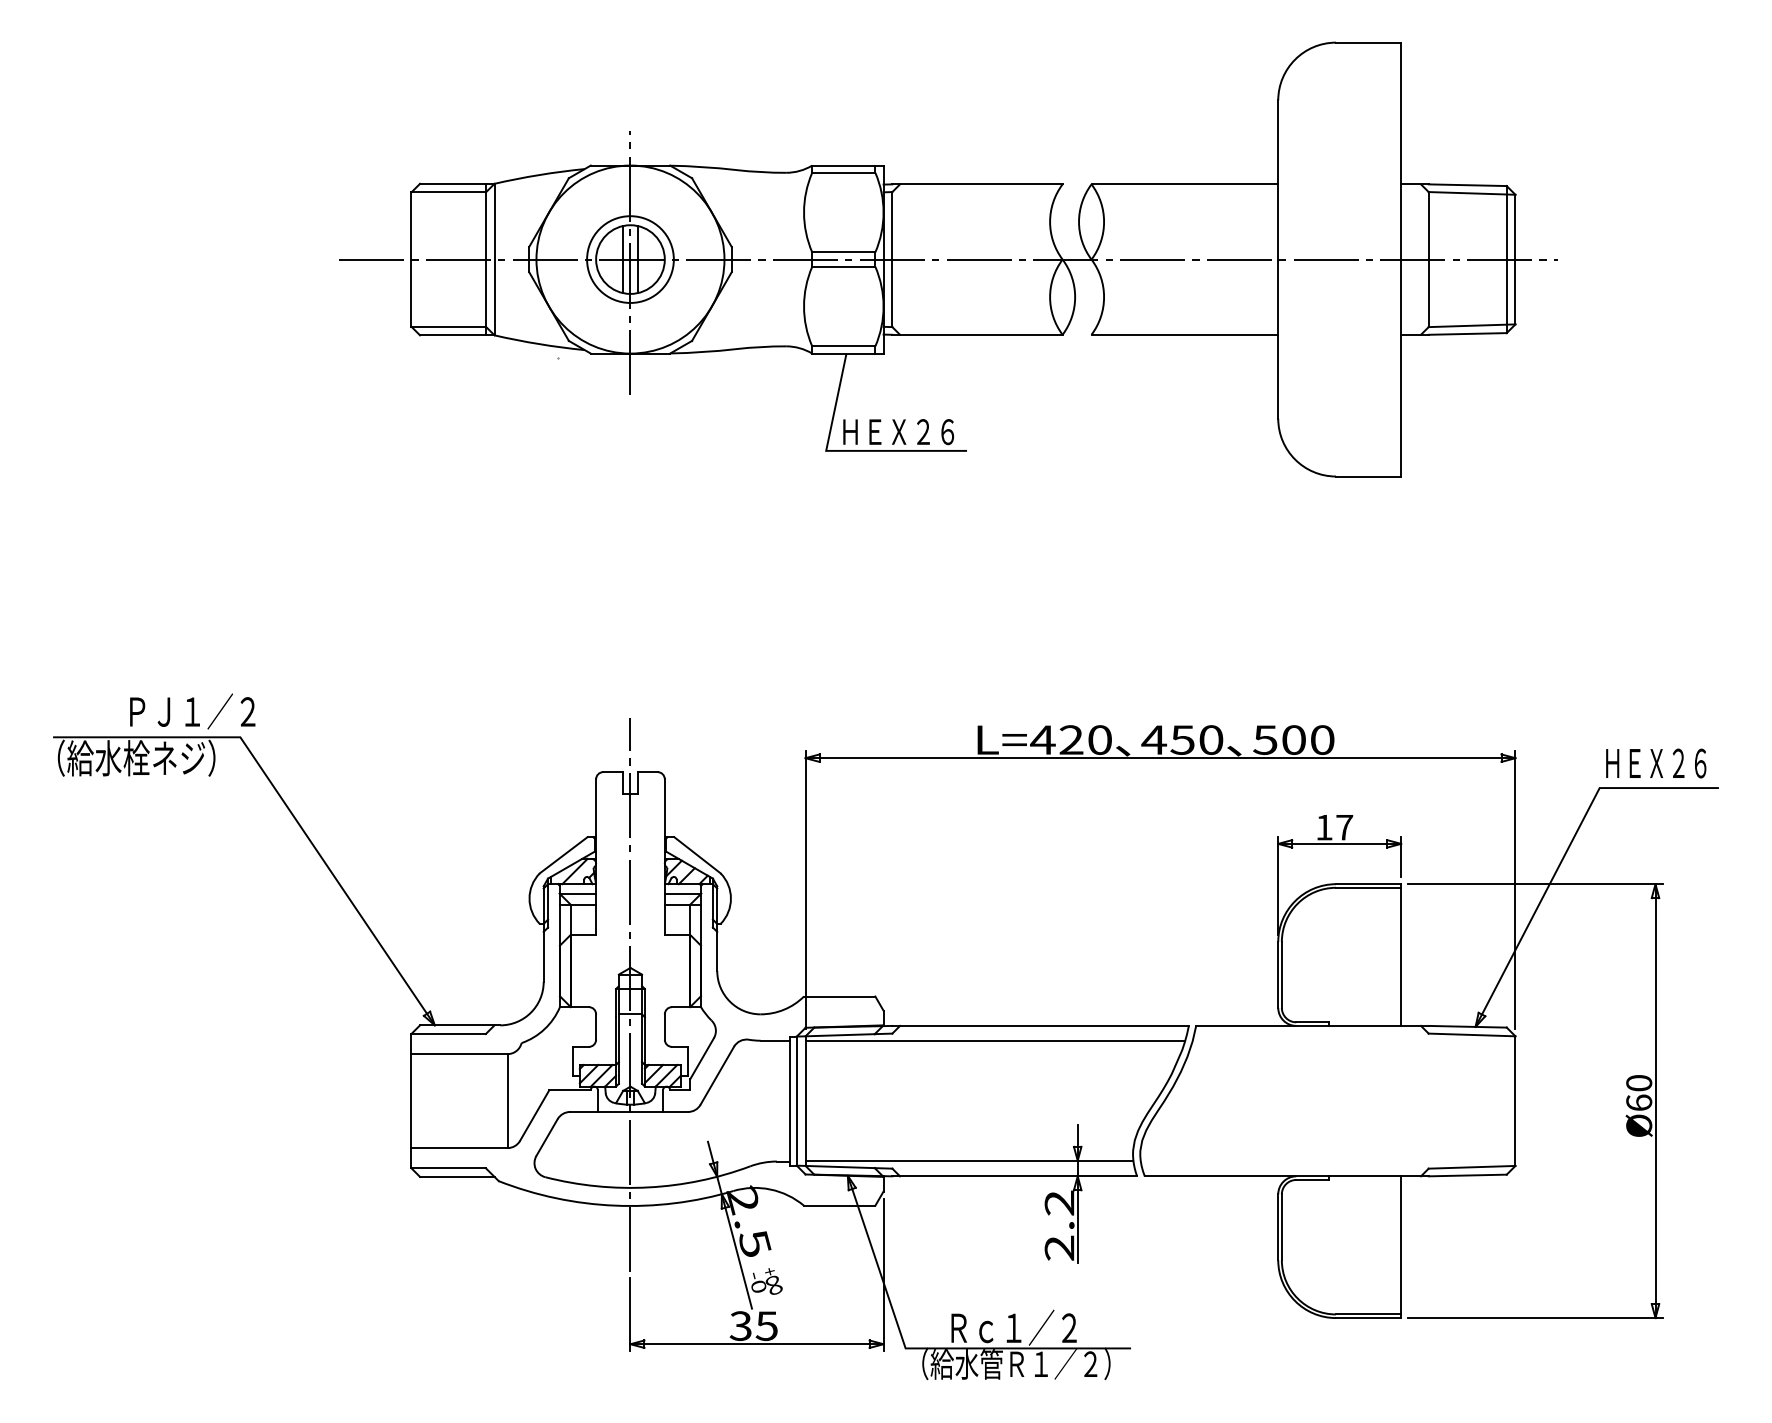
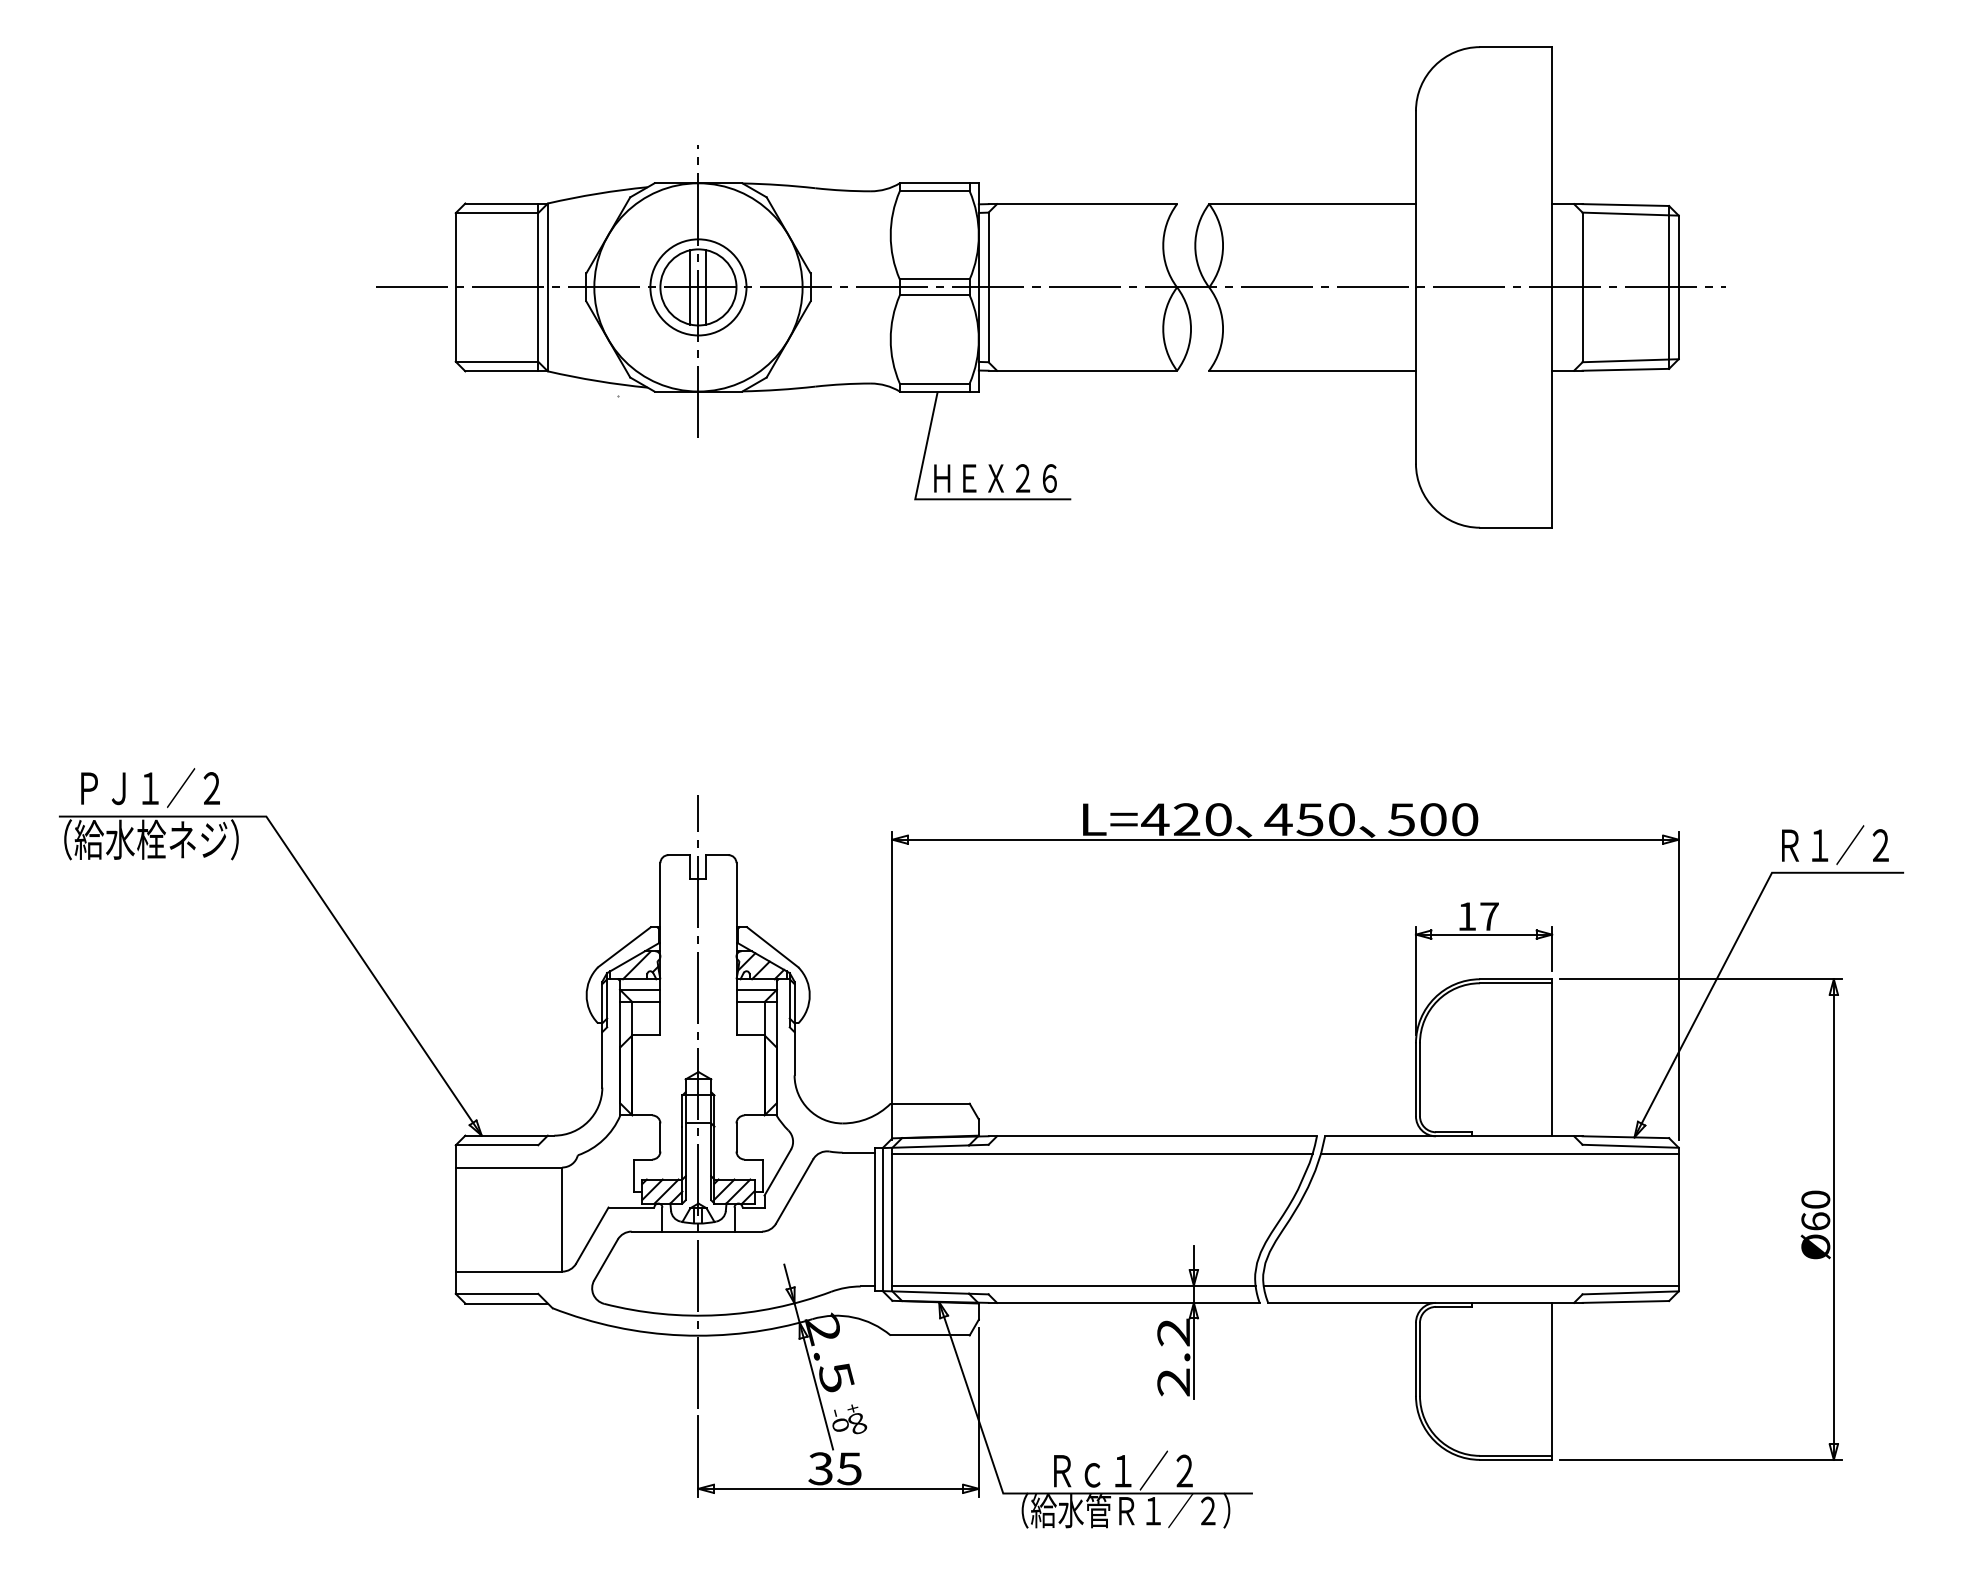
text: (192, 711) -> (150, 787), moved
text: (1656, 763) -> (1834, 845), ＨＥＸ２６ -> Ｒ１／２
line: (1353, 1041) -> (1499, 1153), added
line: (1327, 1160) -> (1470, 1285), added

